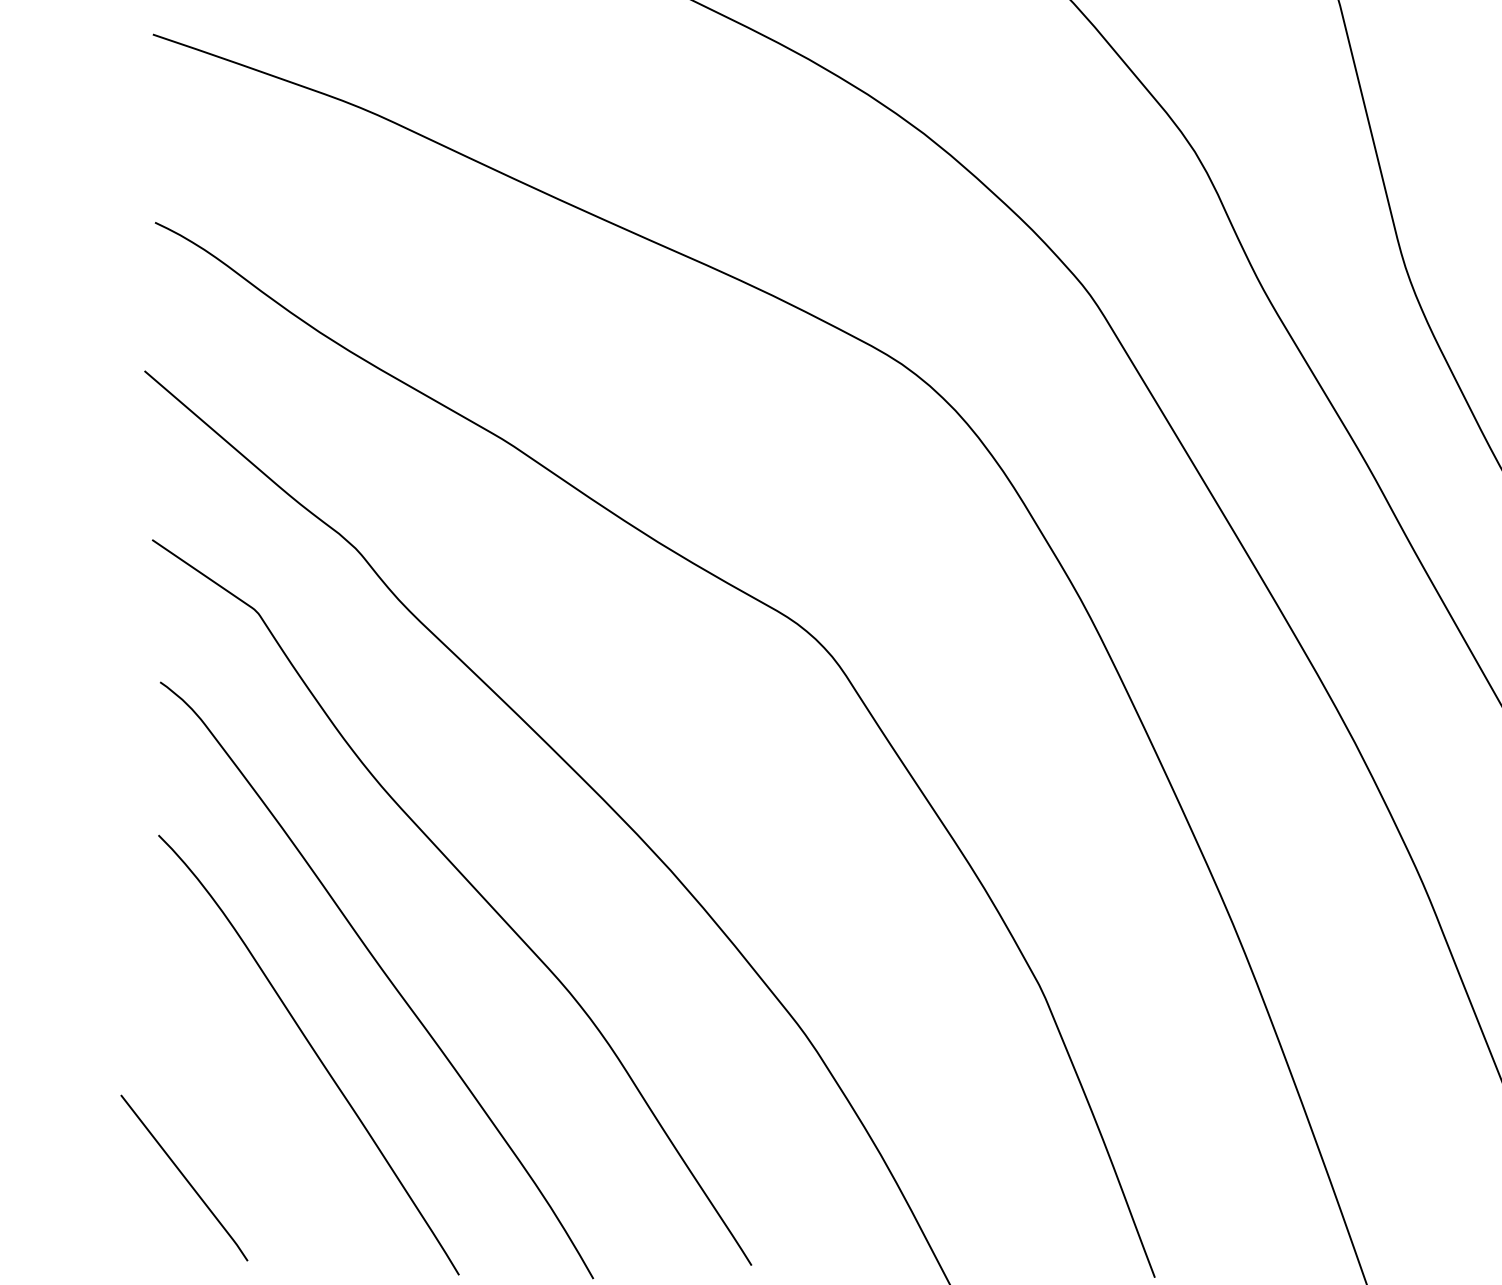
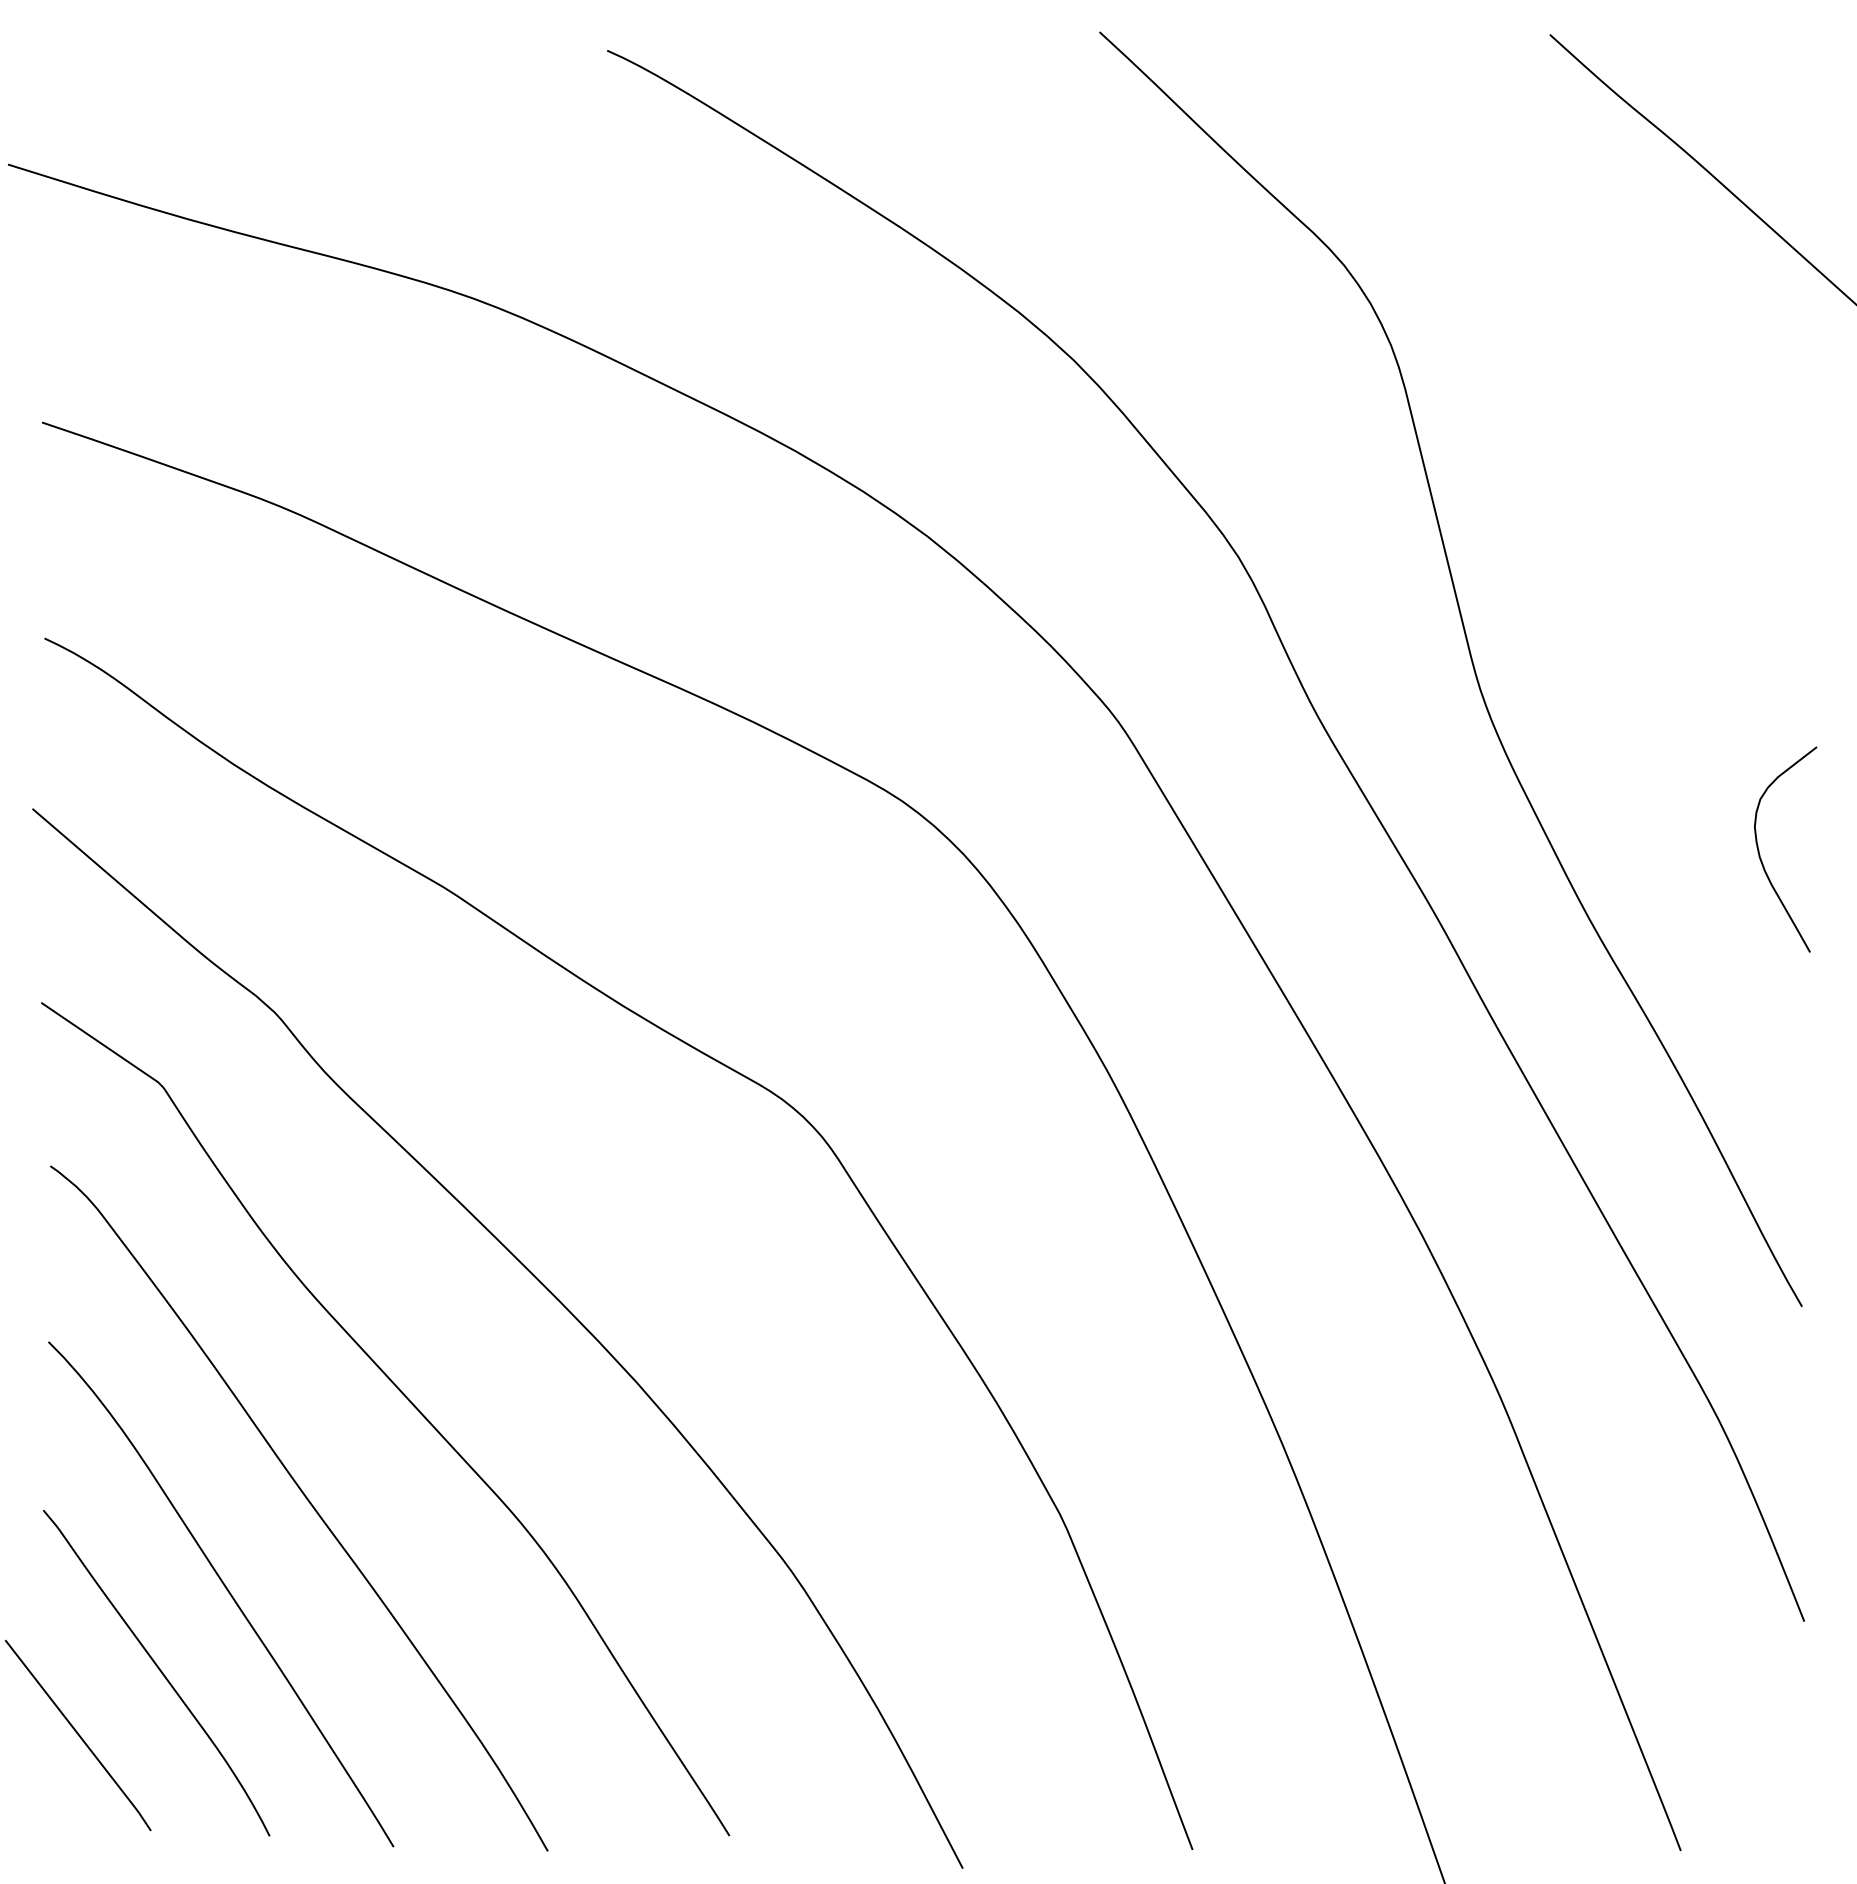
curve: (256, 1123) -> (160, 1672), added

